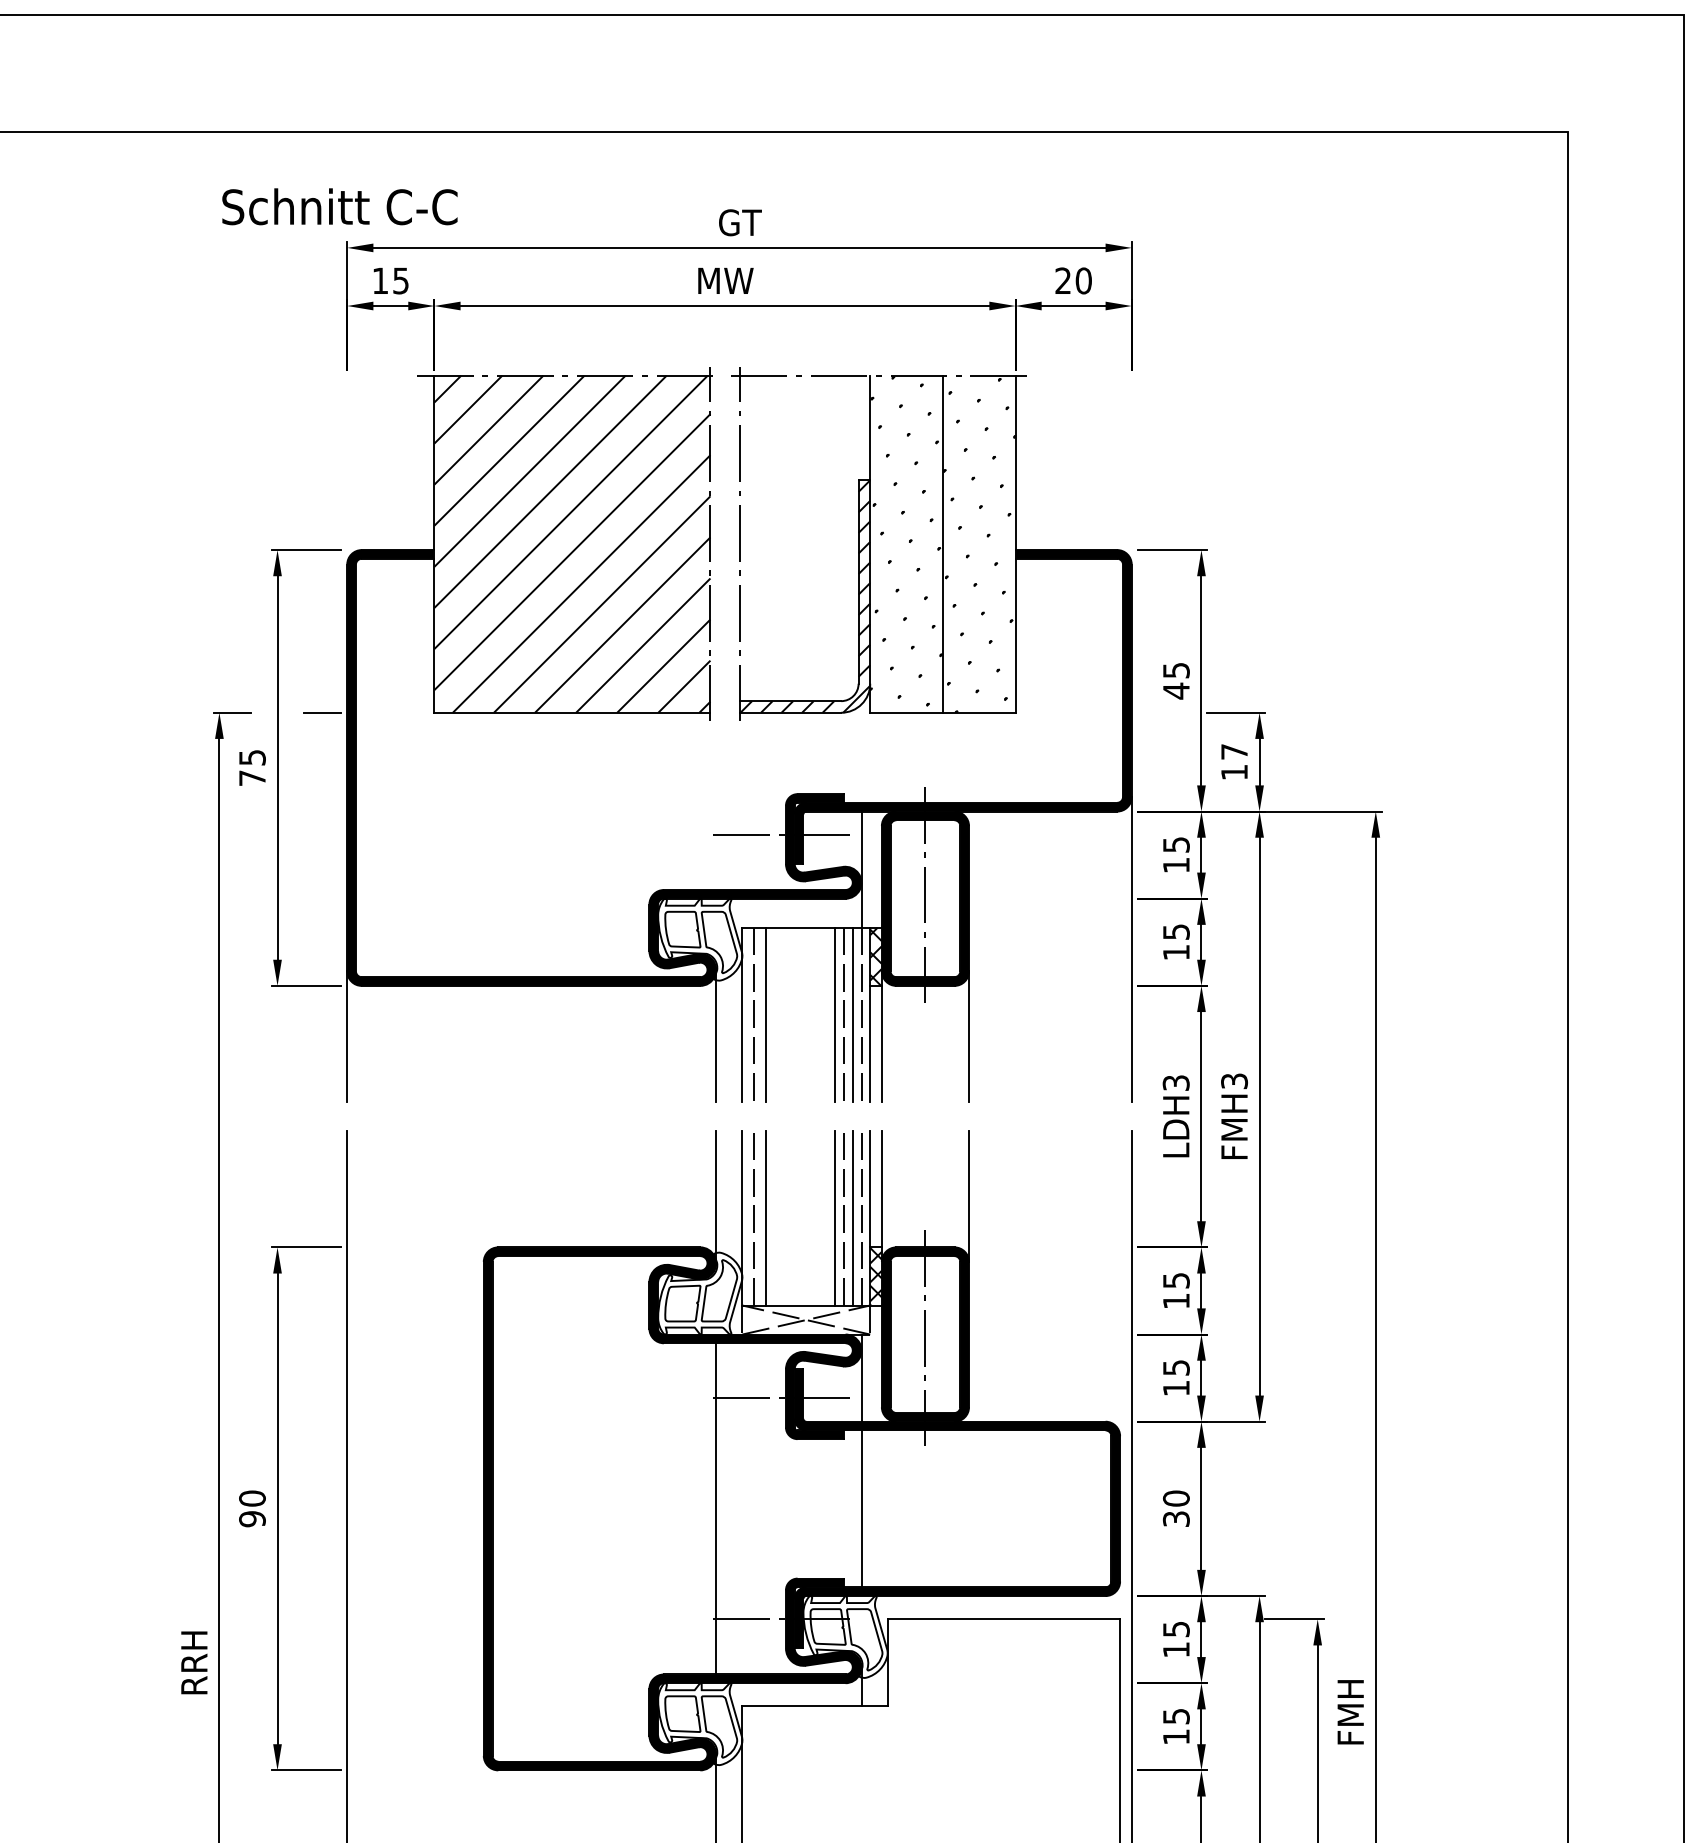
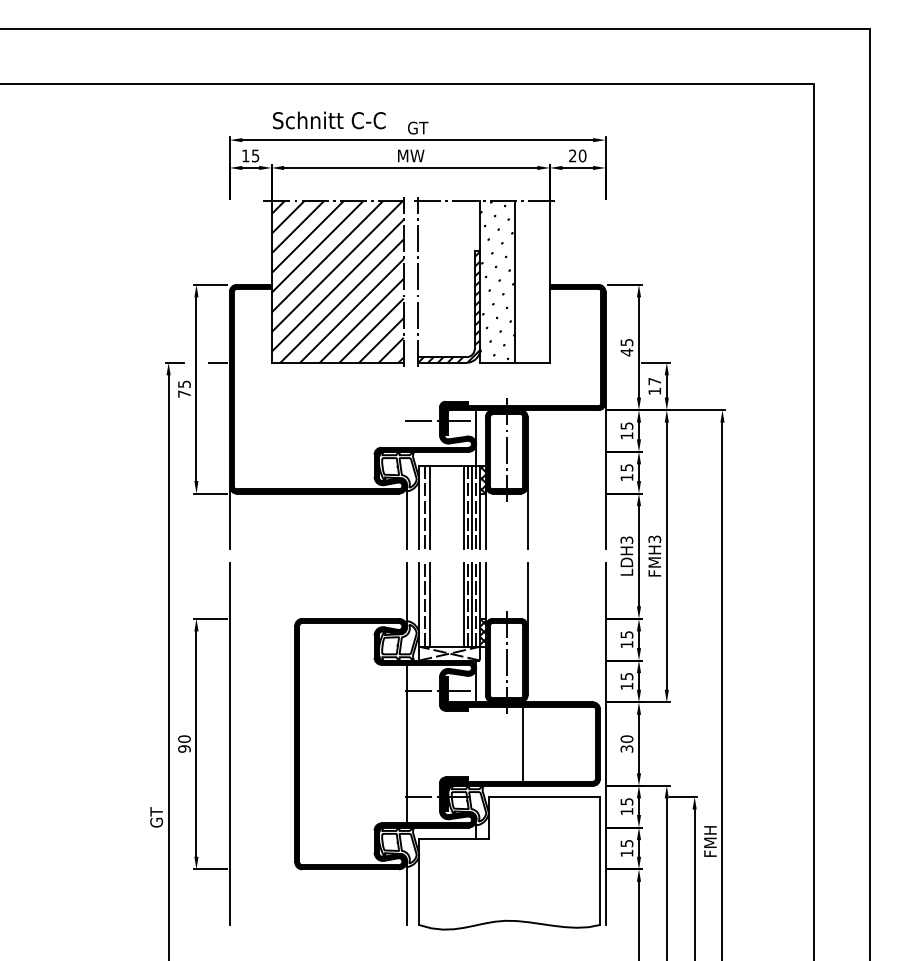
text: (340, 206) -> (329, 120), moved
hatch: (979, 545) -> (532, 282), removed
line: (862, 1507) -> (523, 743), moved
text: (194, 1662) -> (156, 817), RRH -> GT

